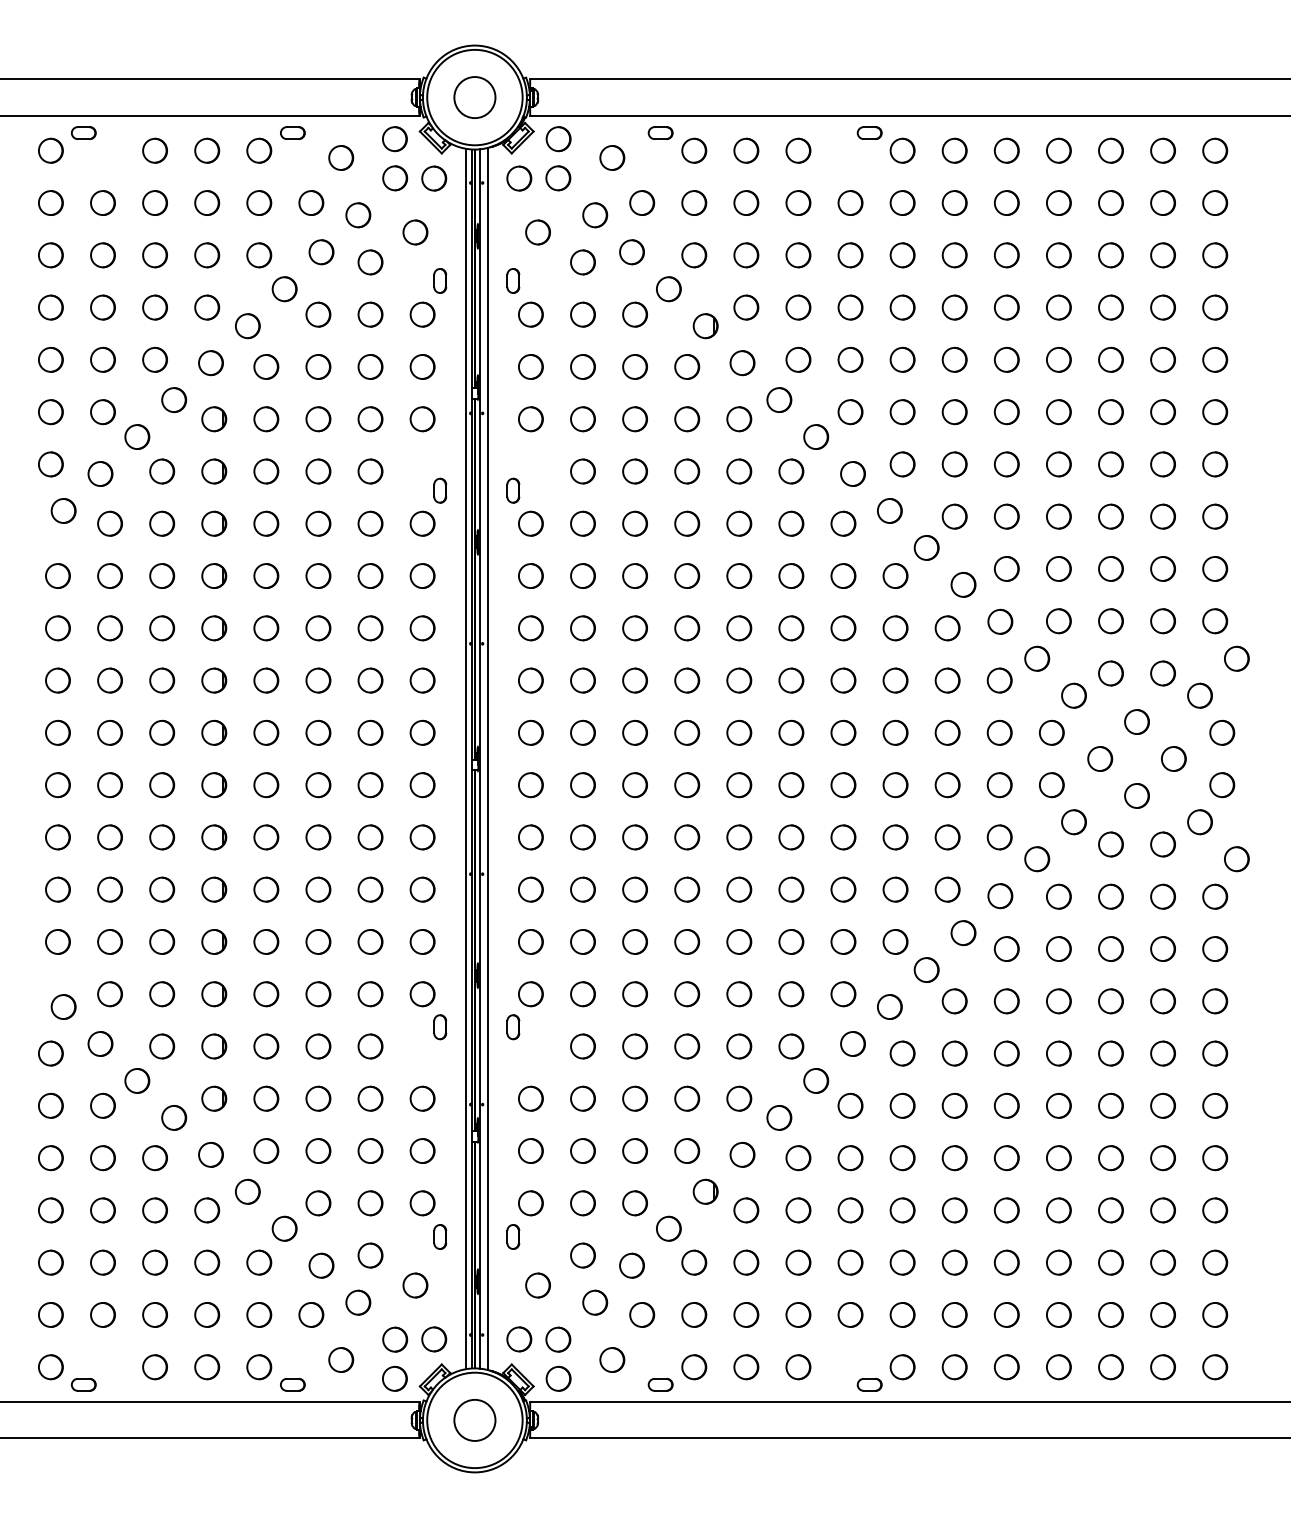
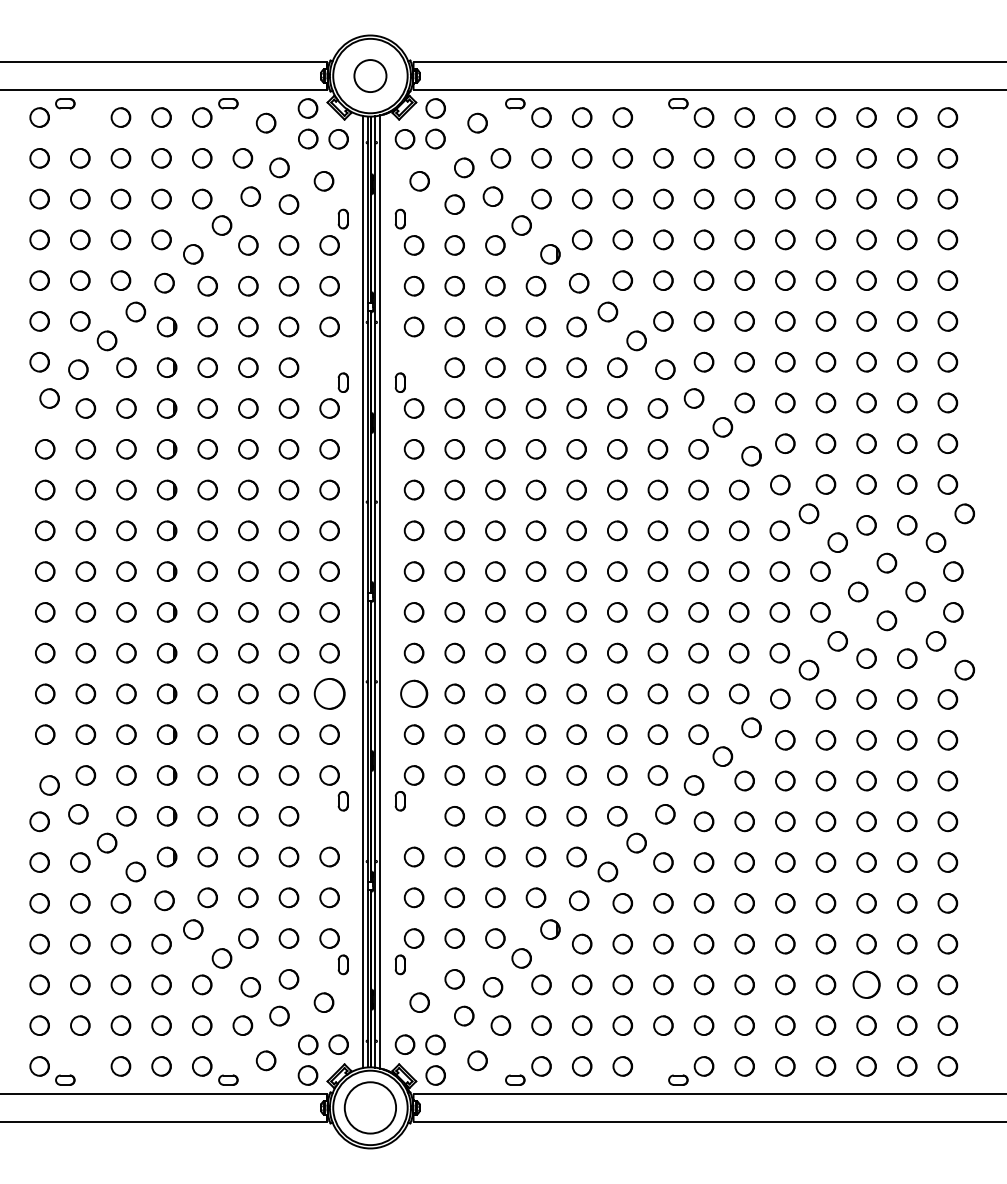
part: (422, 889) -> (329, 693), size x1.6
part: (530, 889) -> (413, 693), size x1.4
part: (1110, 1262) -> (866, 984), size x1.4
circle: (474, 1419) -> (370, 1107), size x1.6

